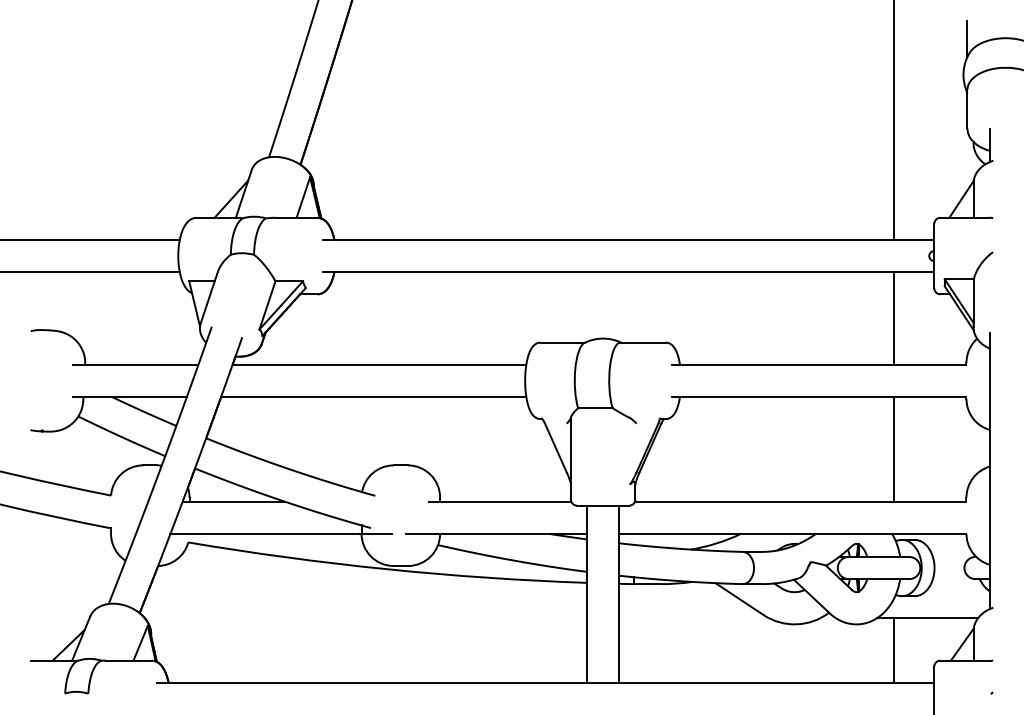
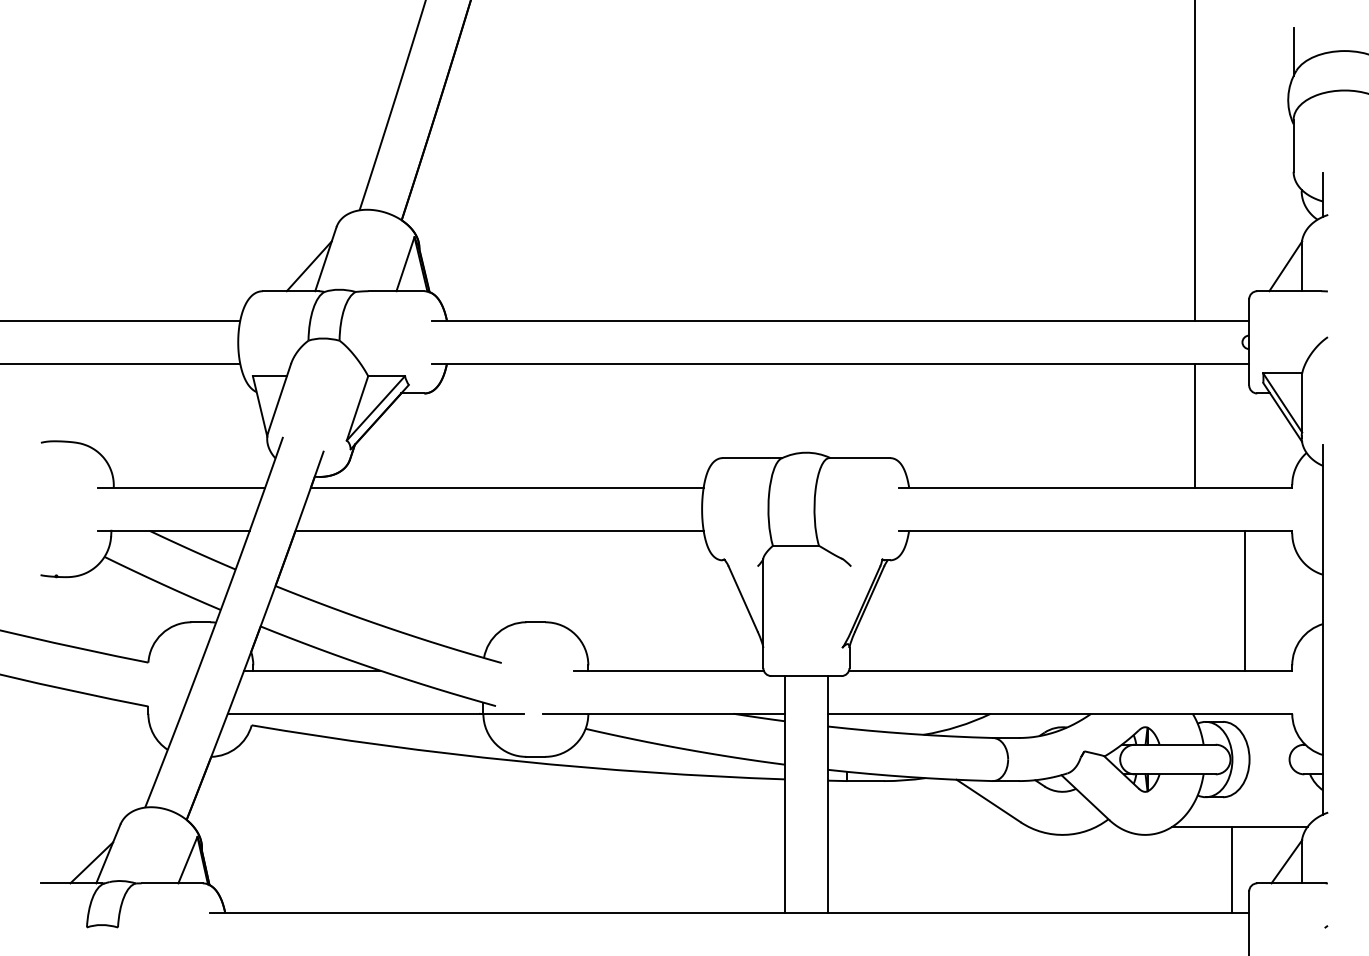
line: (894, 449) -> (1245, 600), moved
line: (894, 650) -> (1232, 869), moved

